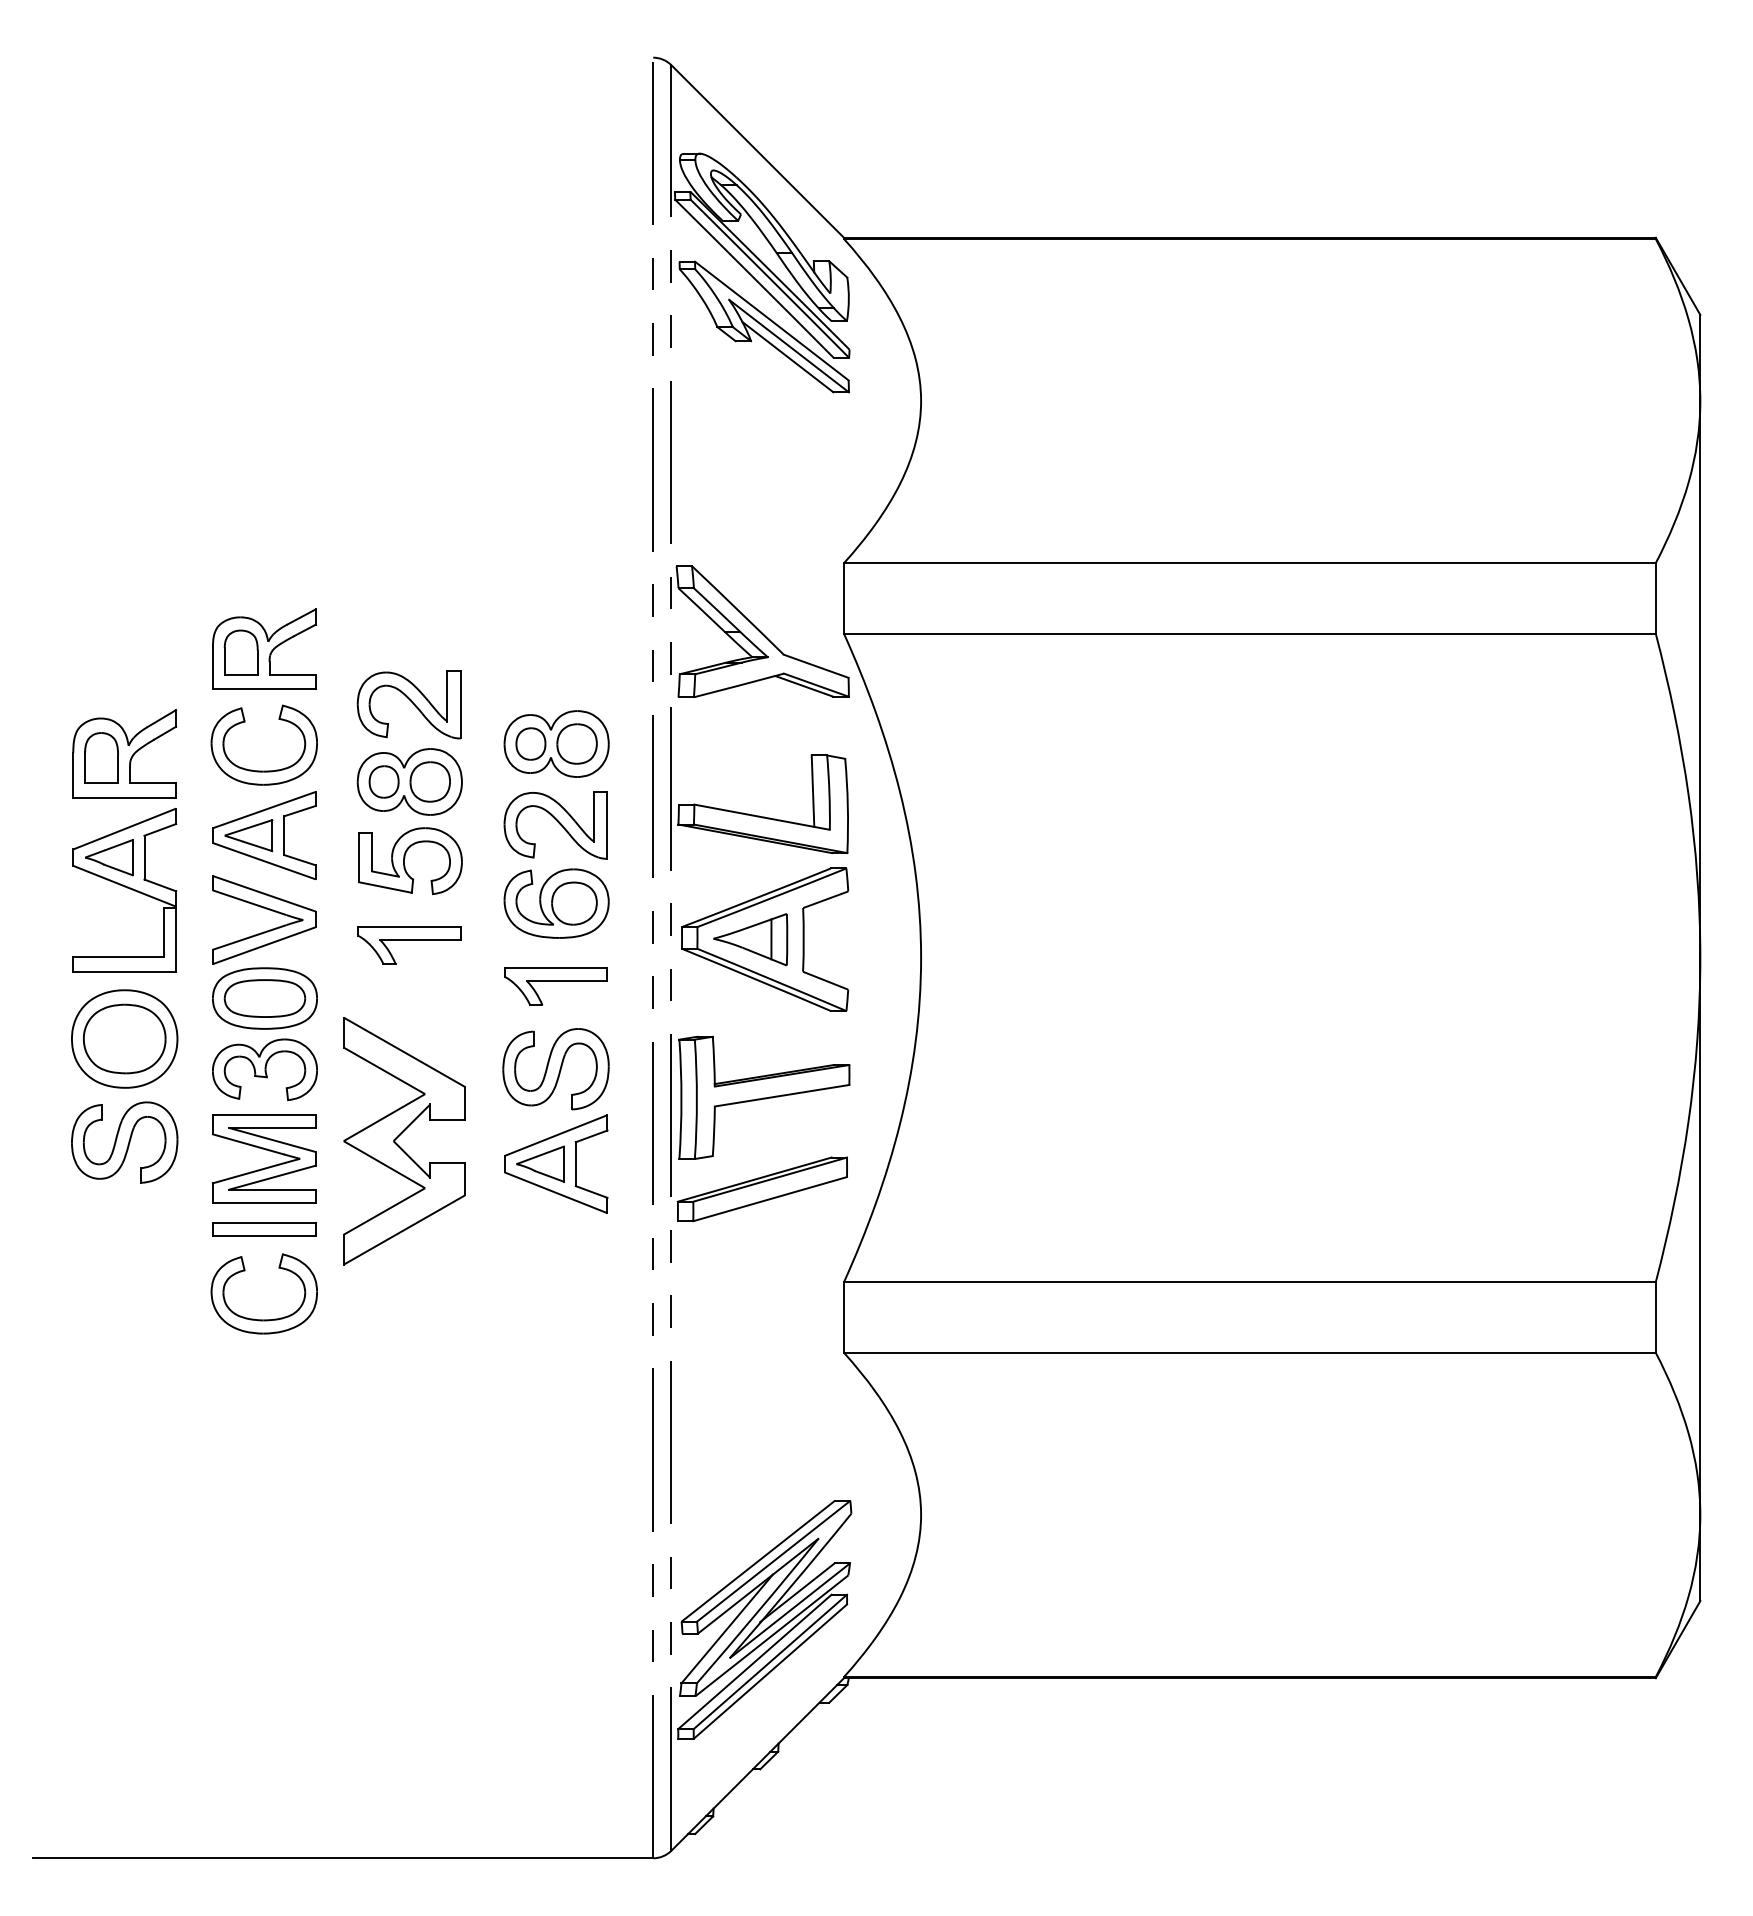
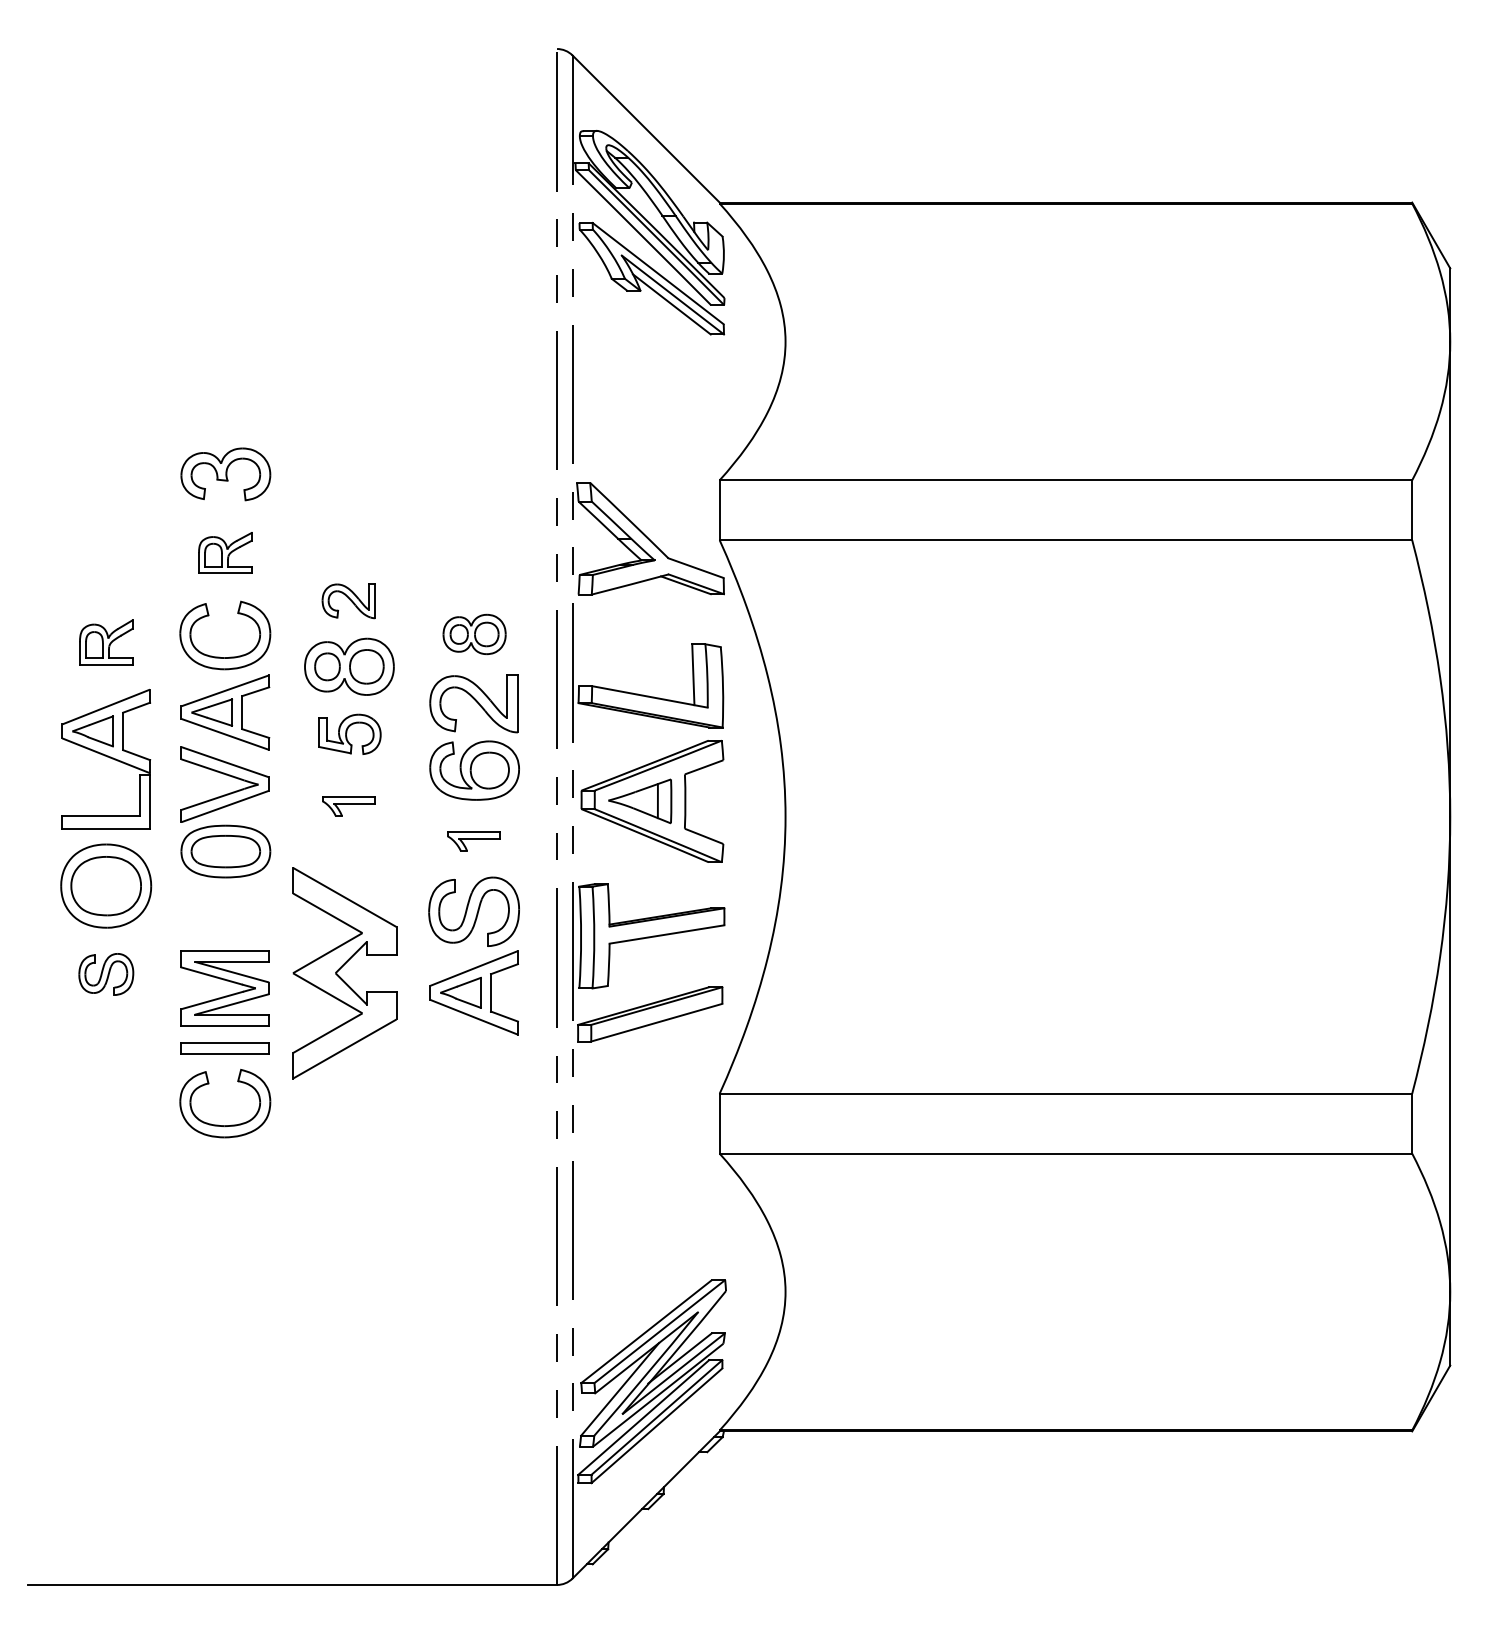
part: (264, 647) -> (225, 552), size x0.6
part: (408, 704) -> (348, 600), size x0.6
part: (556, 744) -> (474, 634), size x0.7
part: (125, 753) -> (106, 642), size x0.6
part: (409, 861) -> (349, 734), size x0.7
part: (408, 945) -> (348, 806), size x0.6
part: (555, 986) -> (473, 841), size x0.6
part: (264, 1069) -> (225, 474), moved
part: (125, 1142) -> (106, 974), size x0.6

